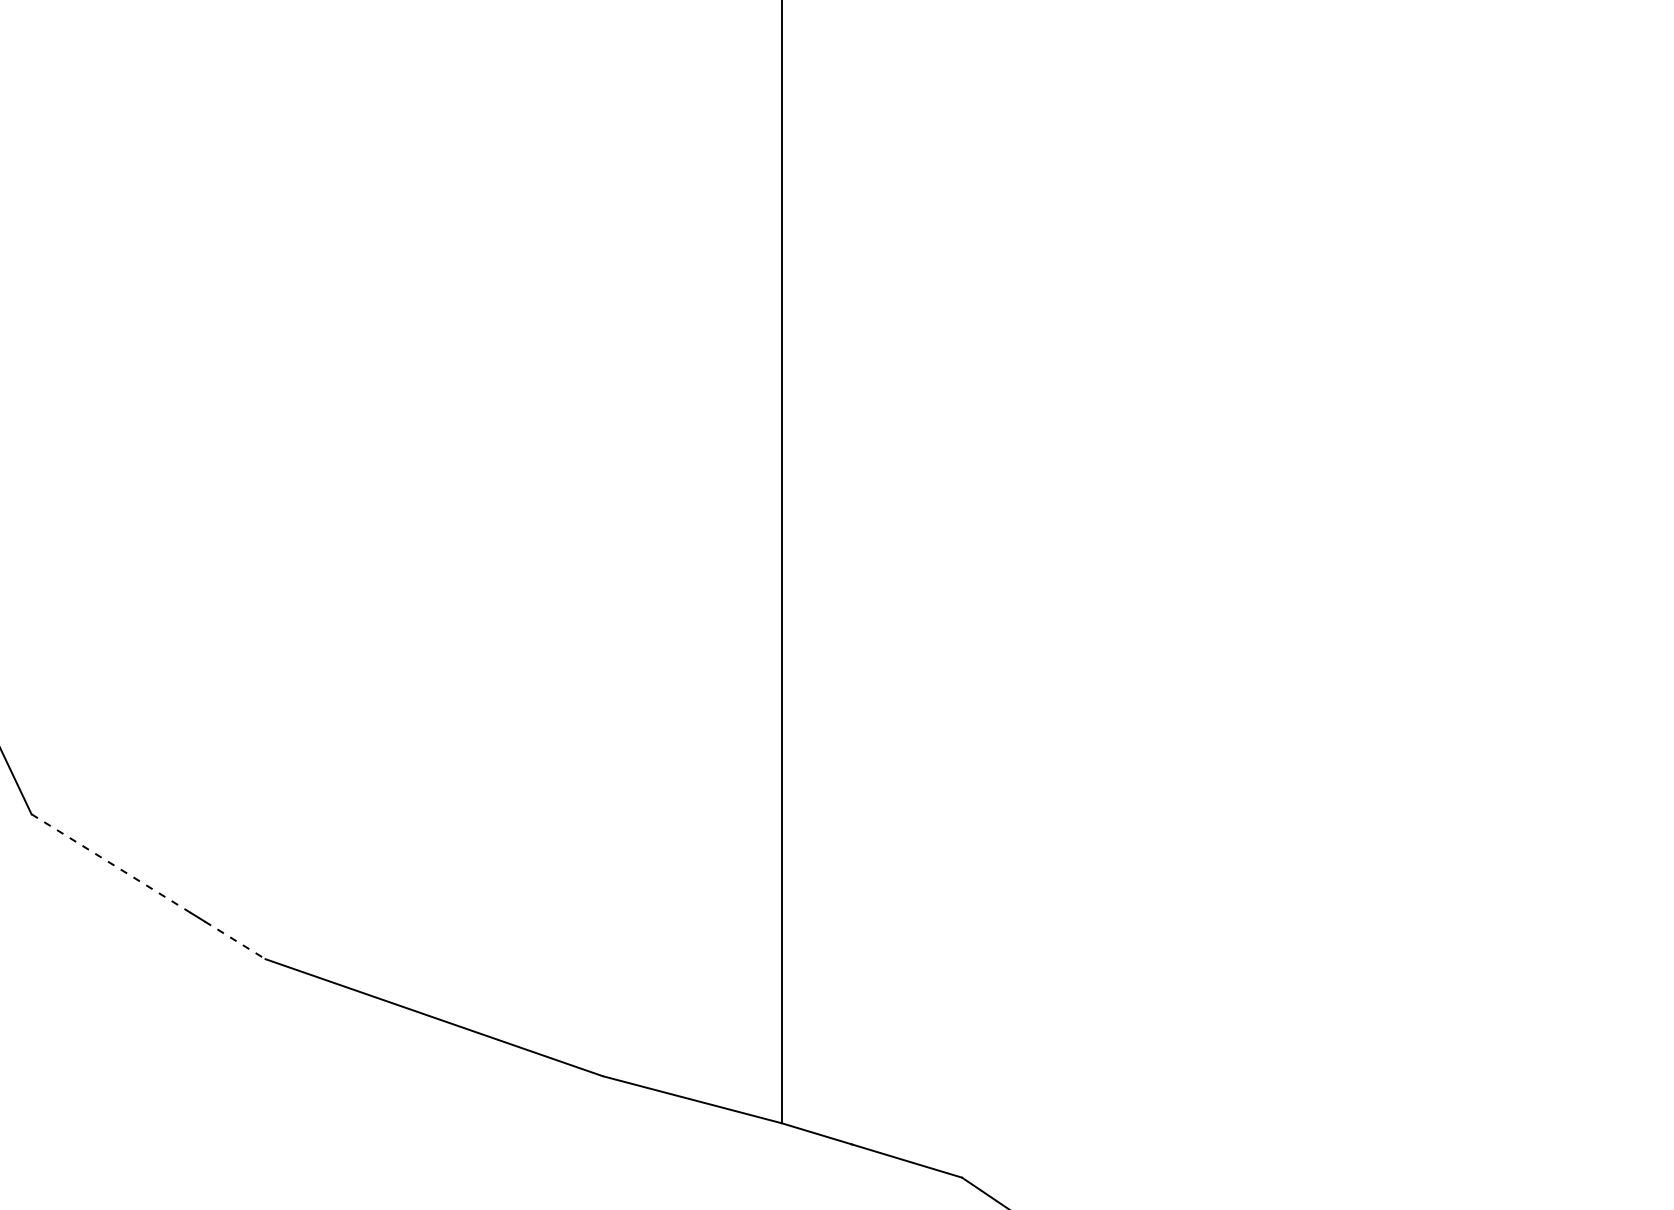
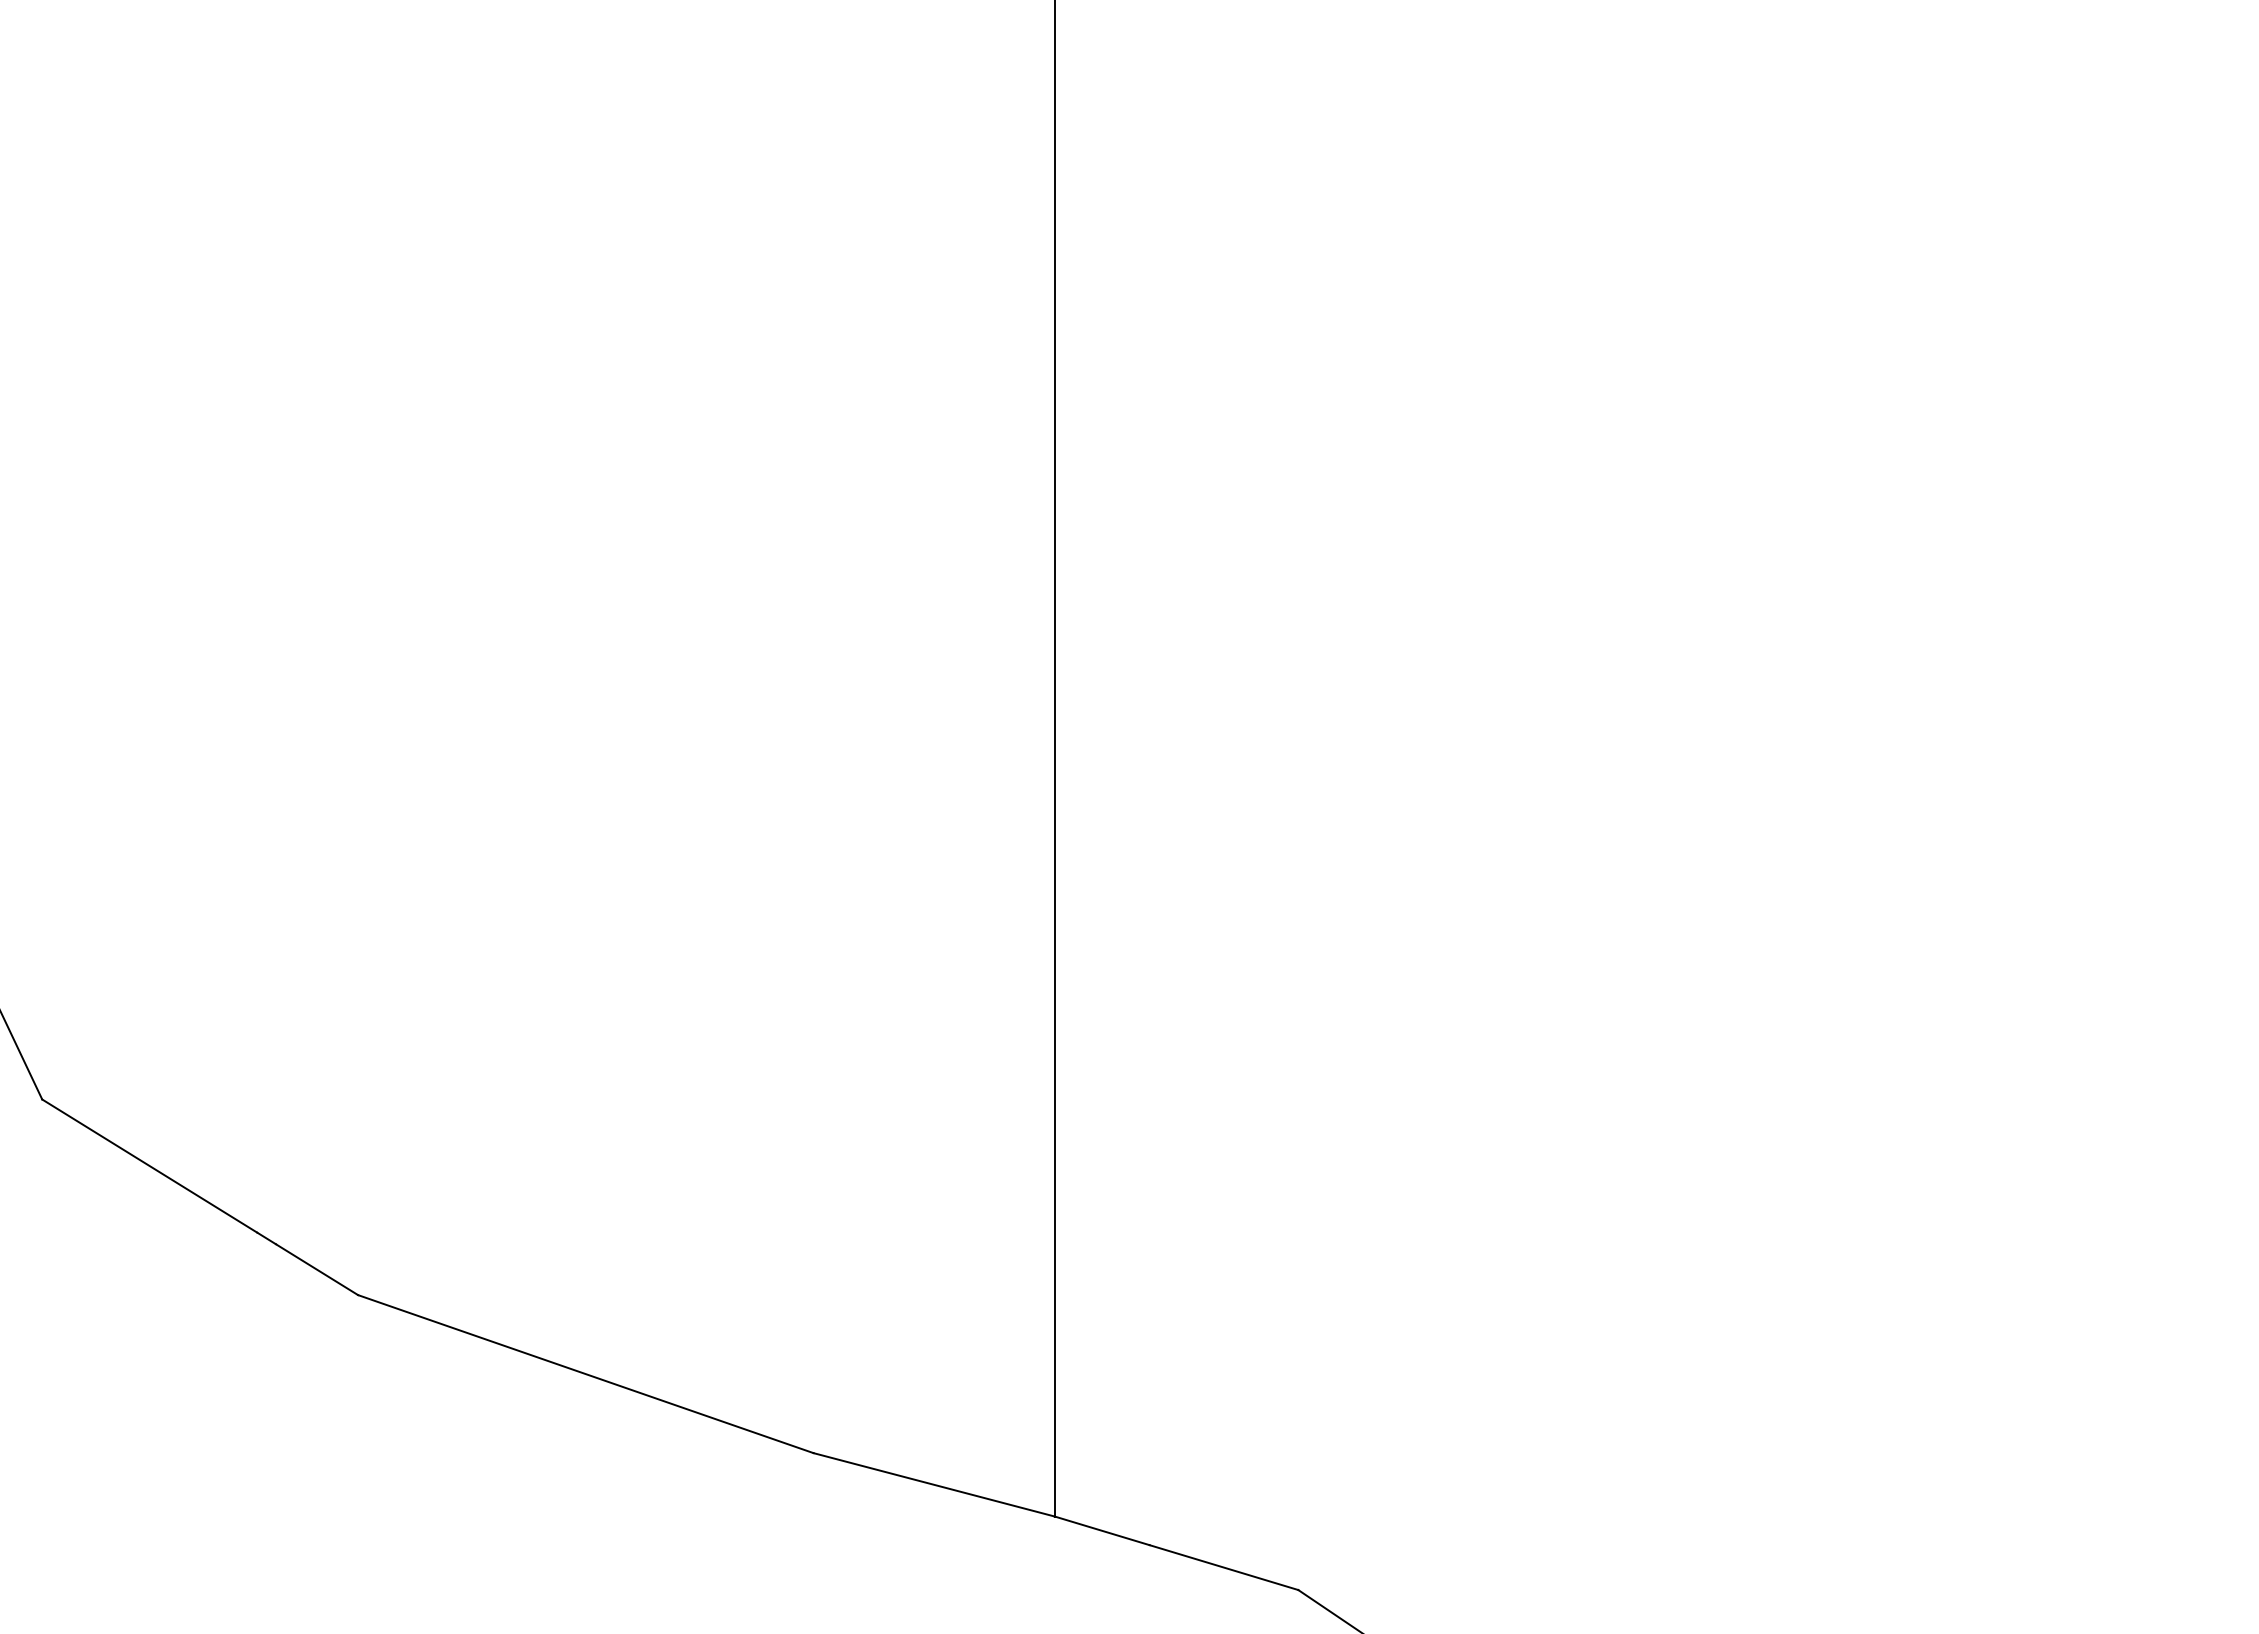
line: (111, 863) -> (150, 1166), dashed -> solid
line: (235, 940) -> (317, 1269), dashed -> solid

